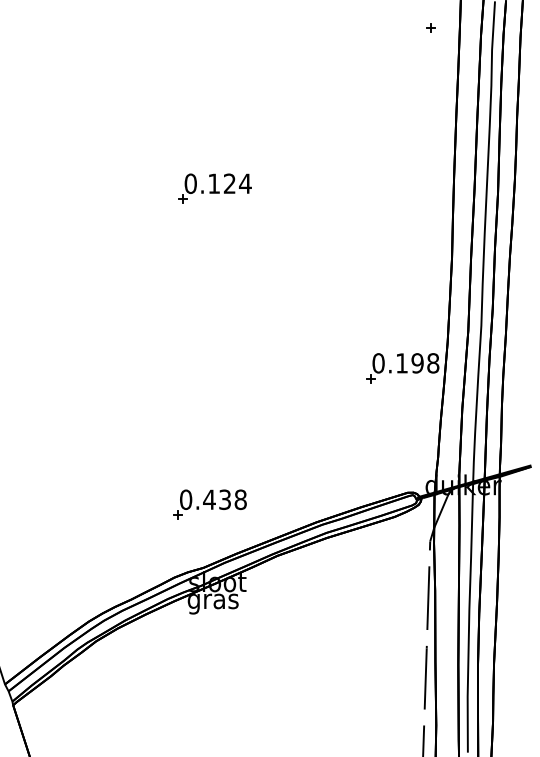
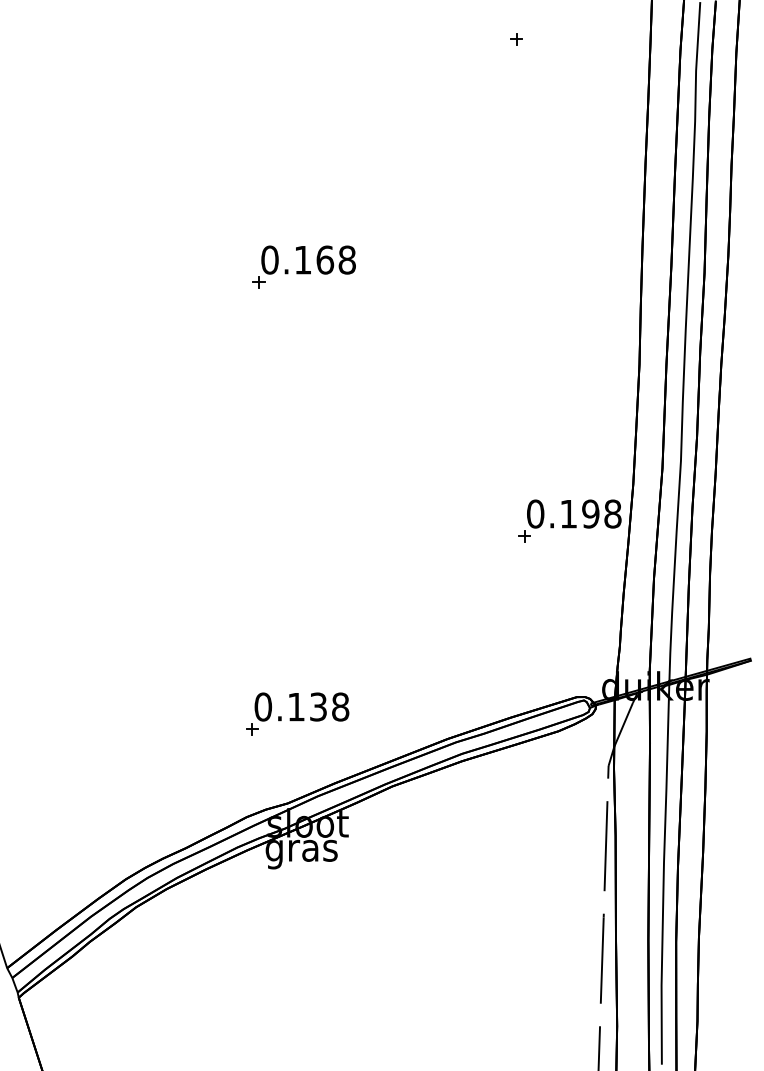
part: (430, 27) -> (515, 39), moved
text: (237, 183) -> (336, 259), 0.124 -> 0.168
text: (209, 499) -> (296, 706), 0.438 -> 0.138

